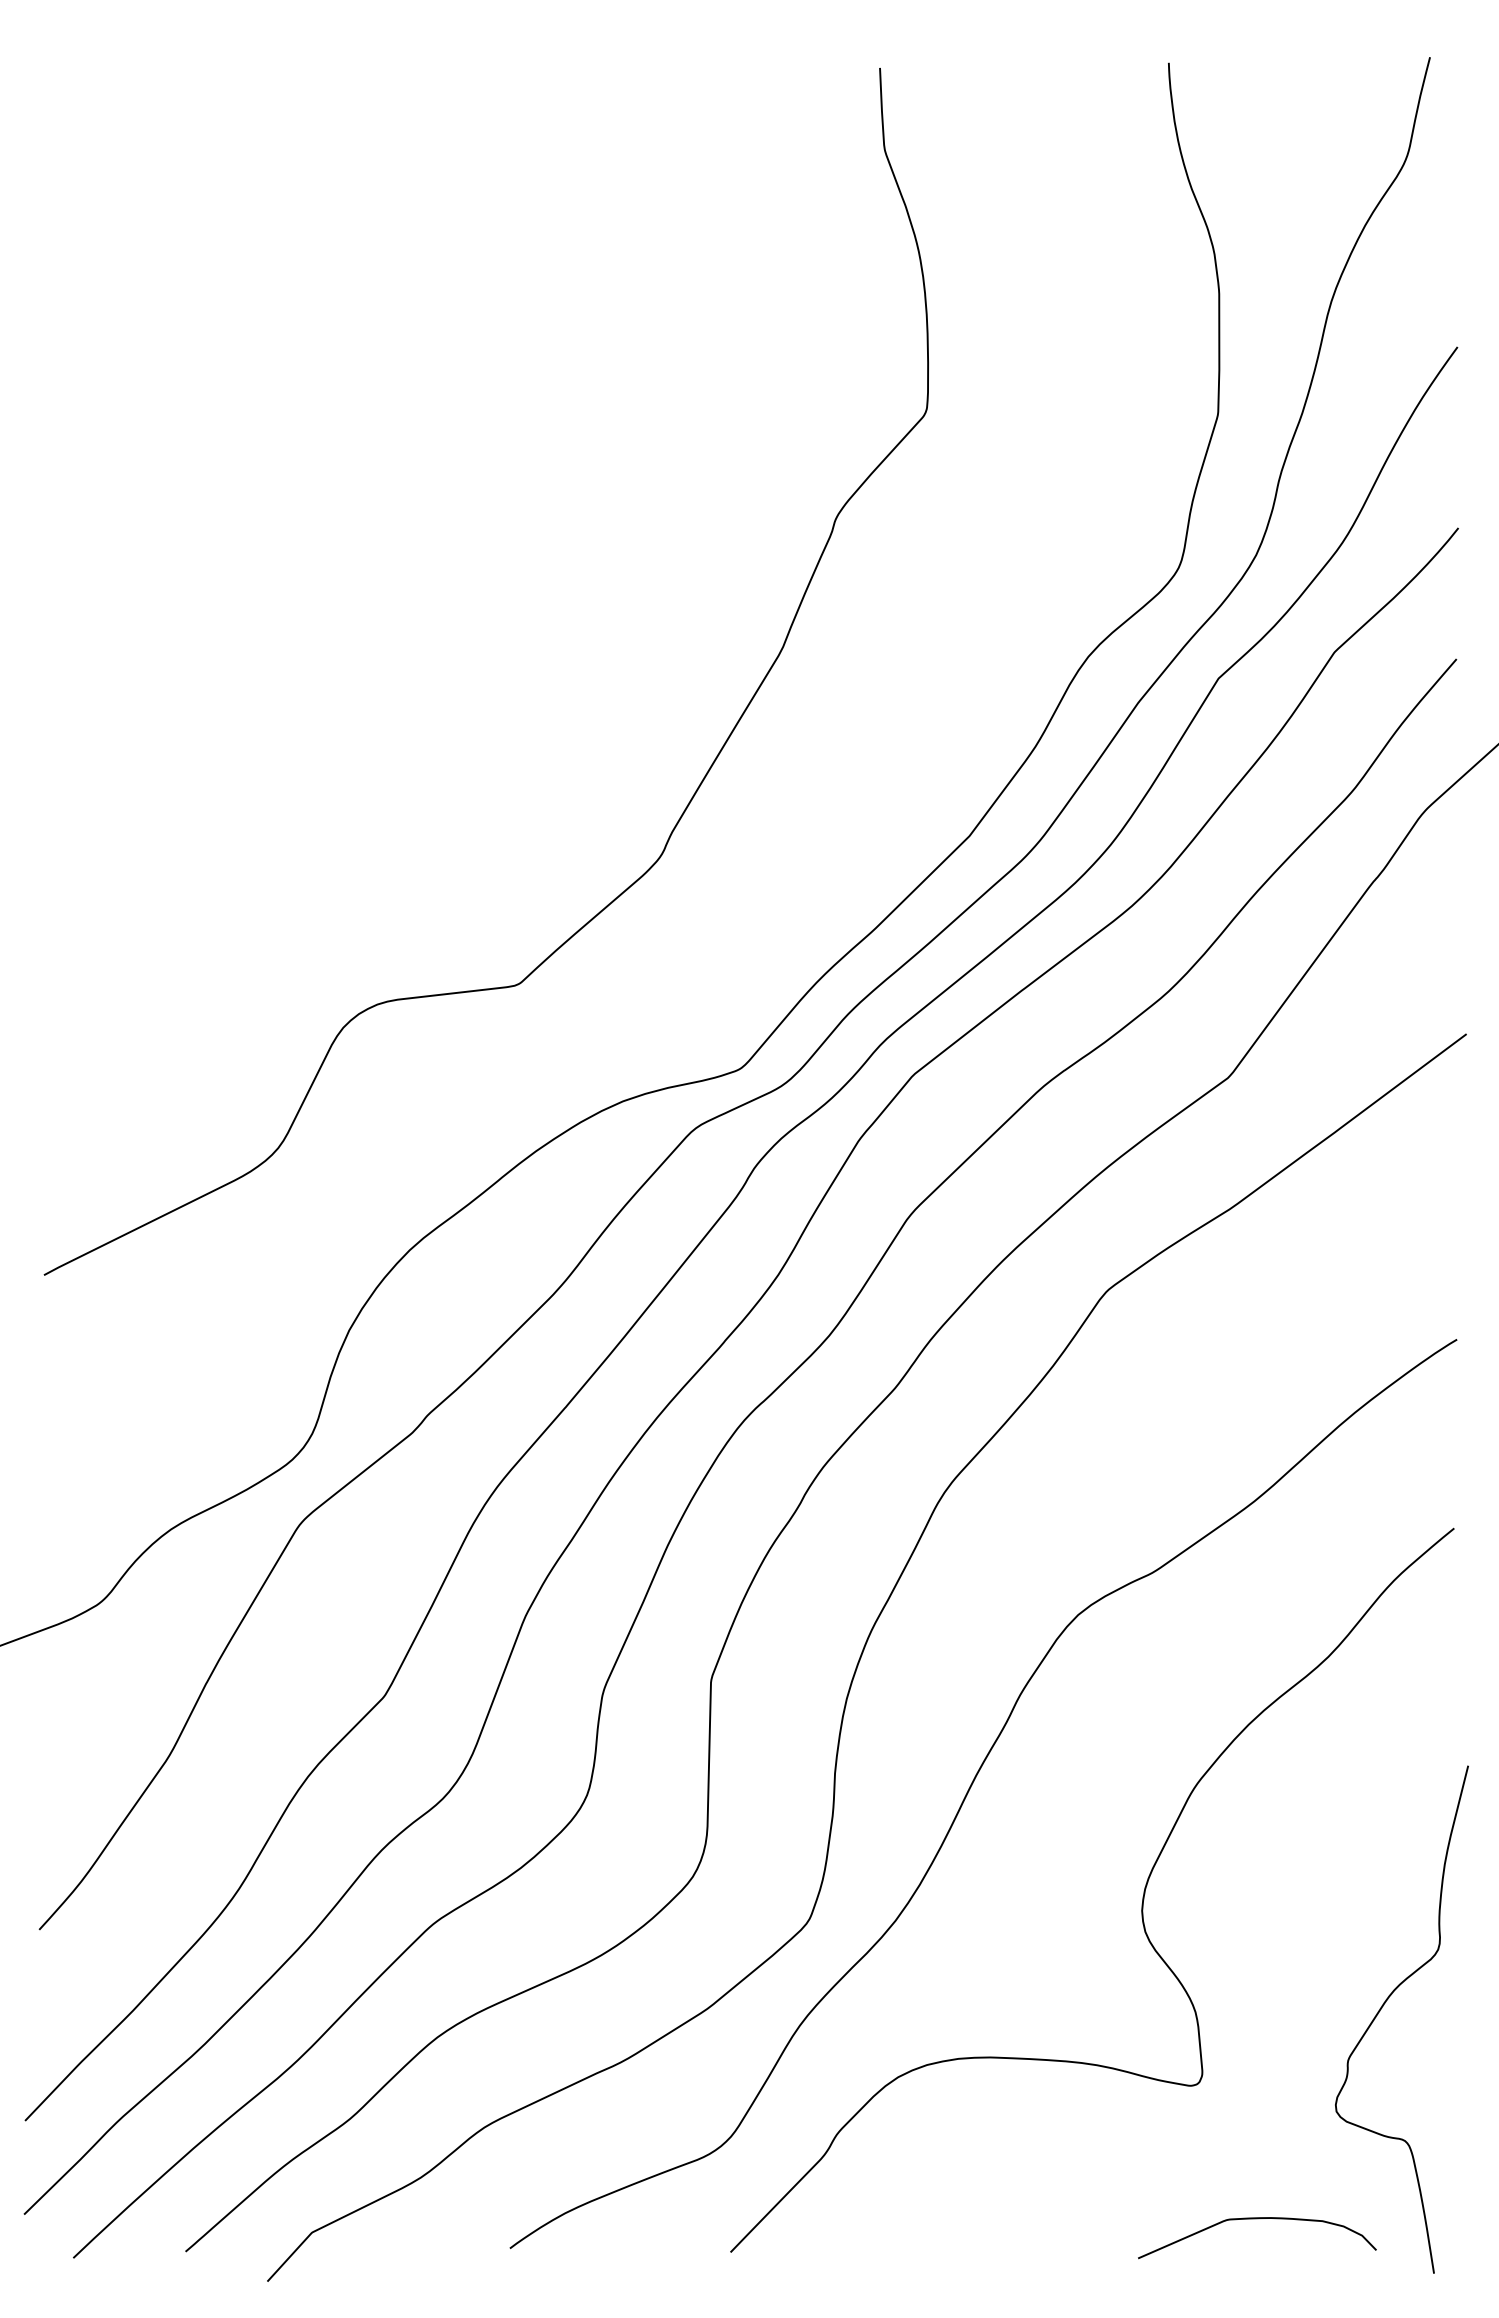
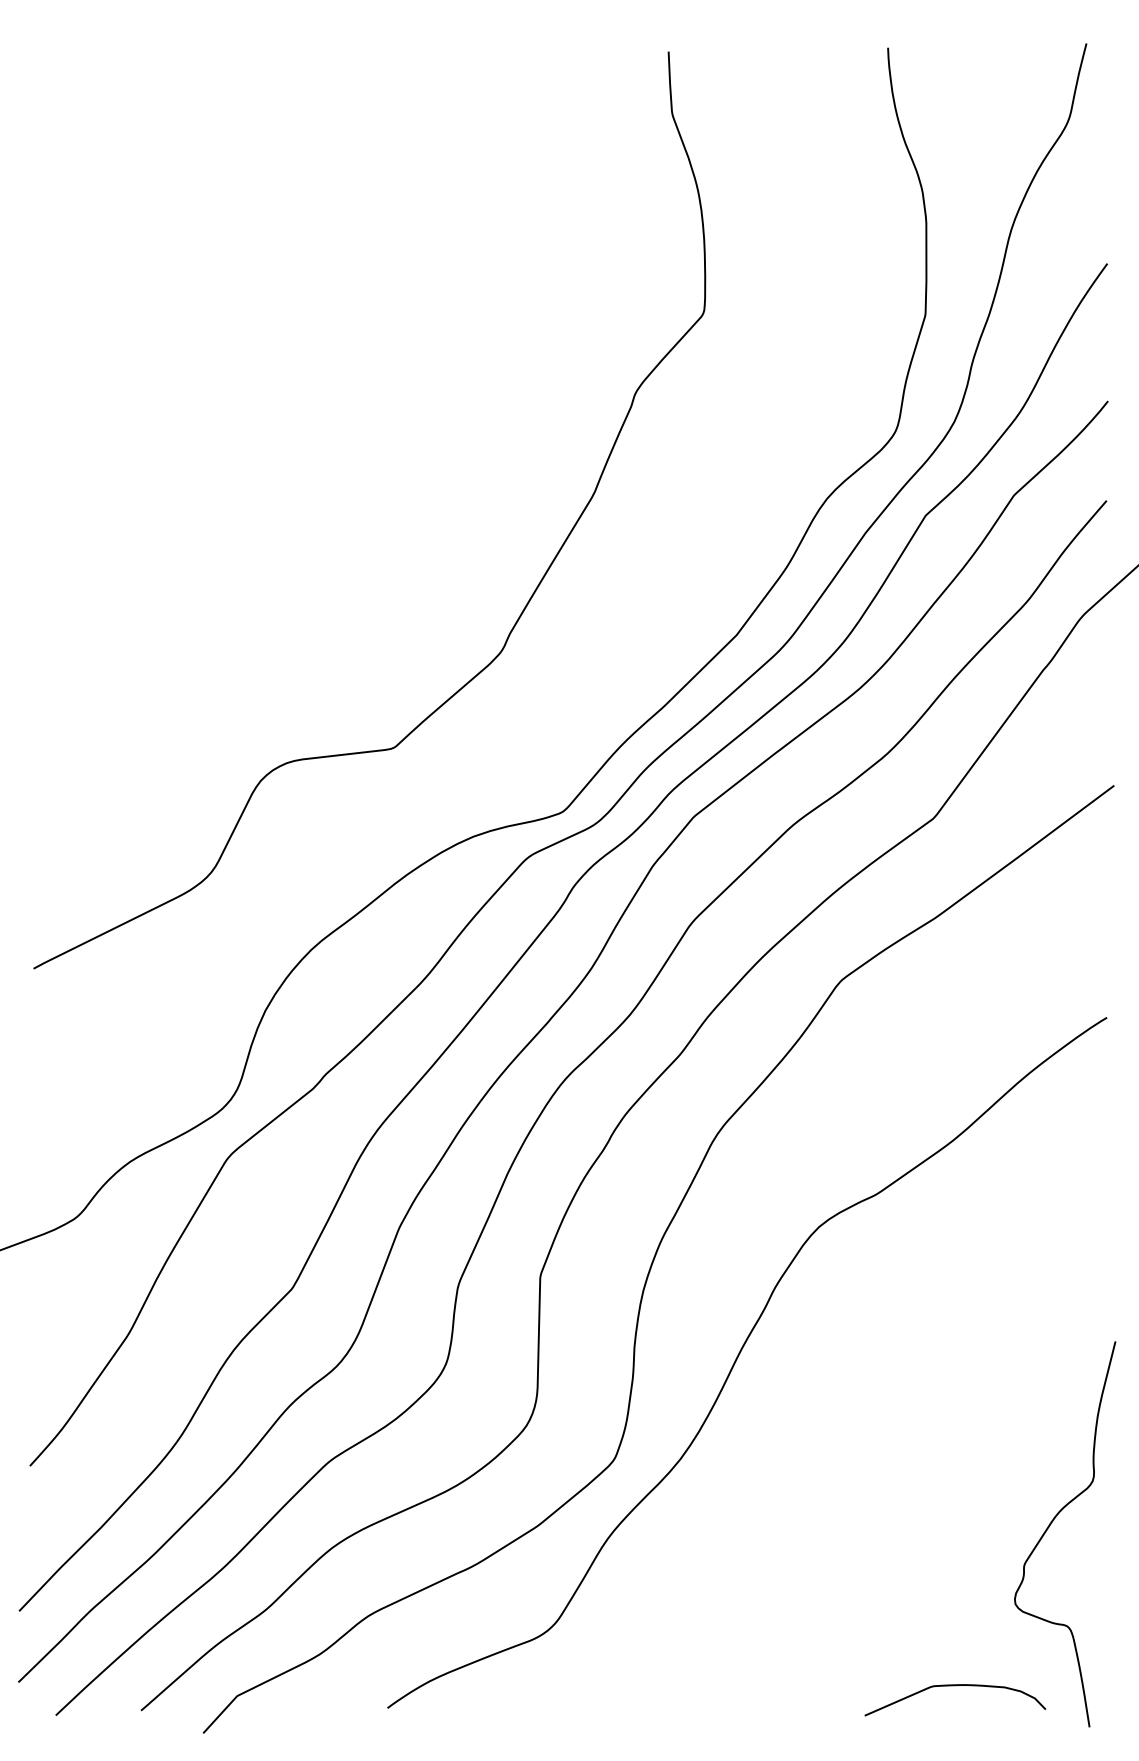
curve: (1141, 1898) -> (867, 1442), removed

